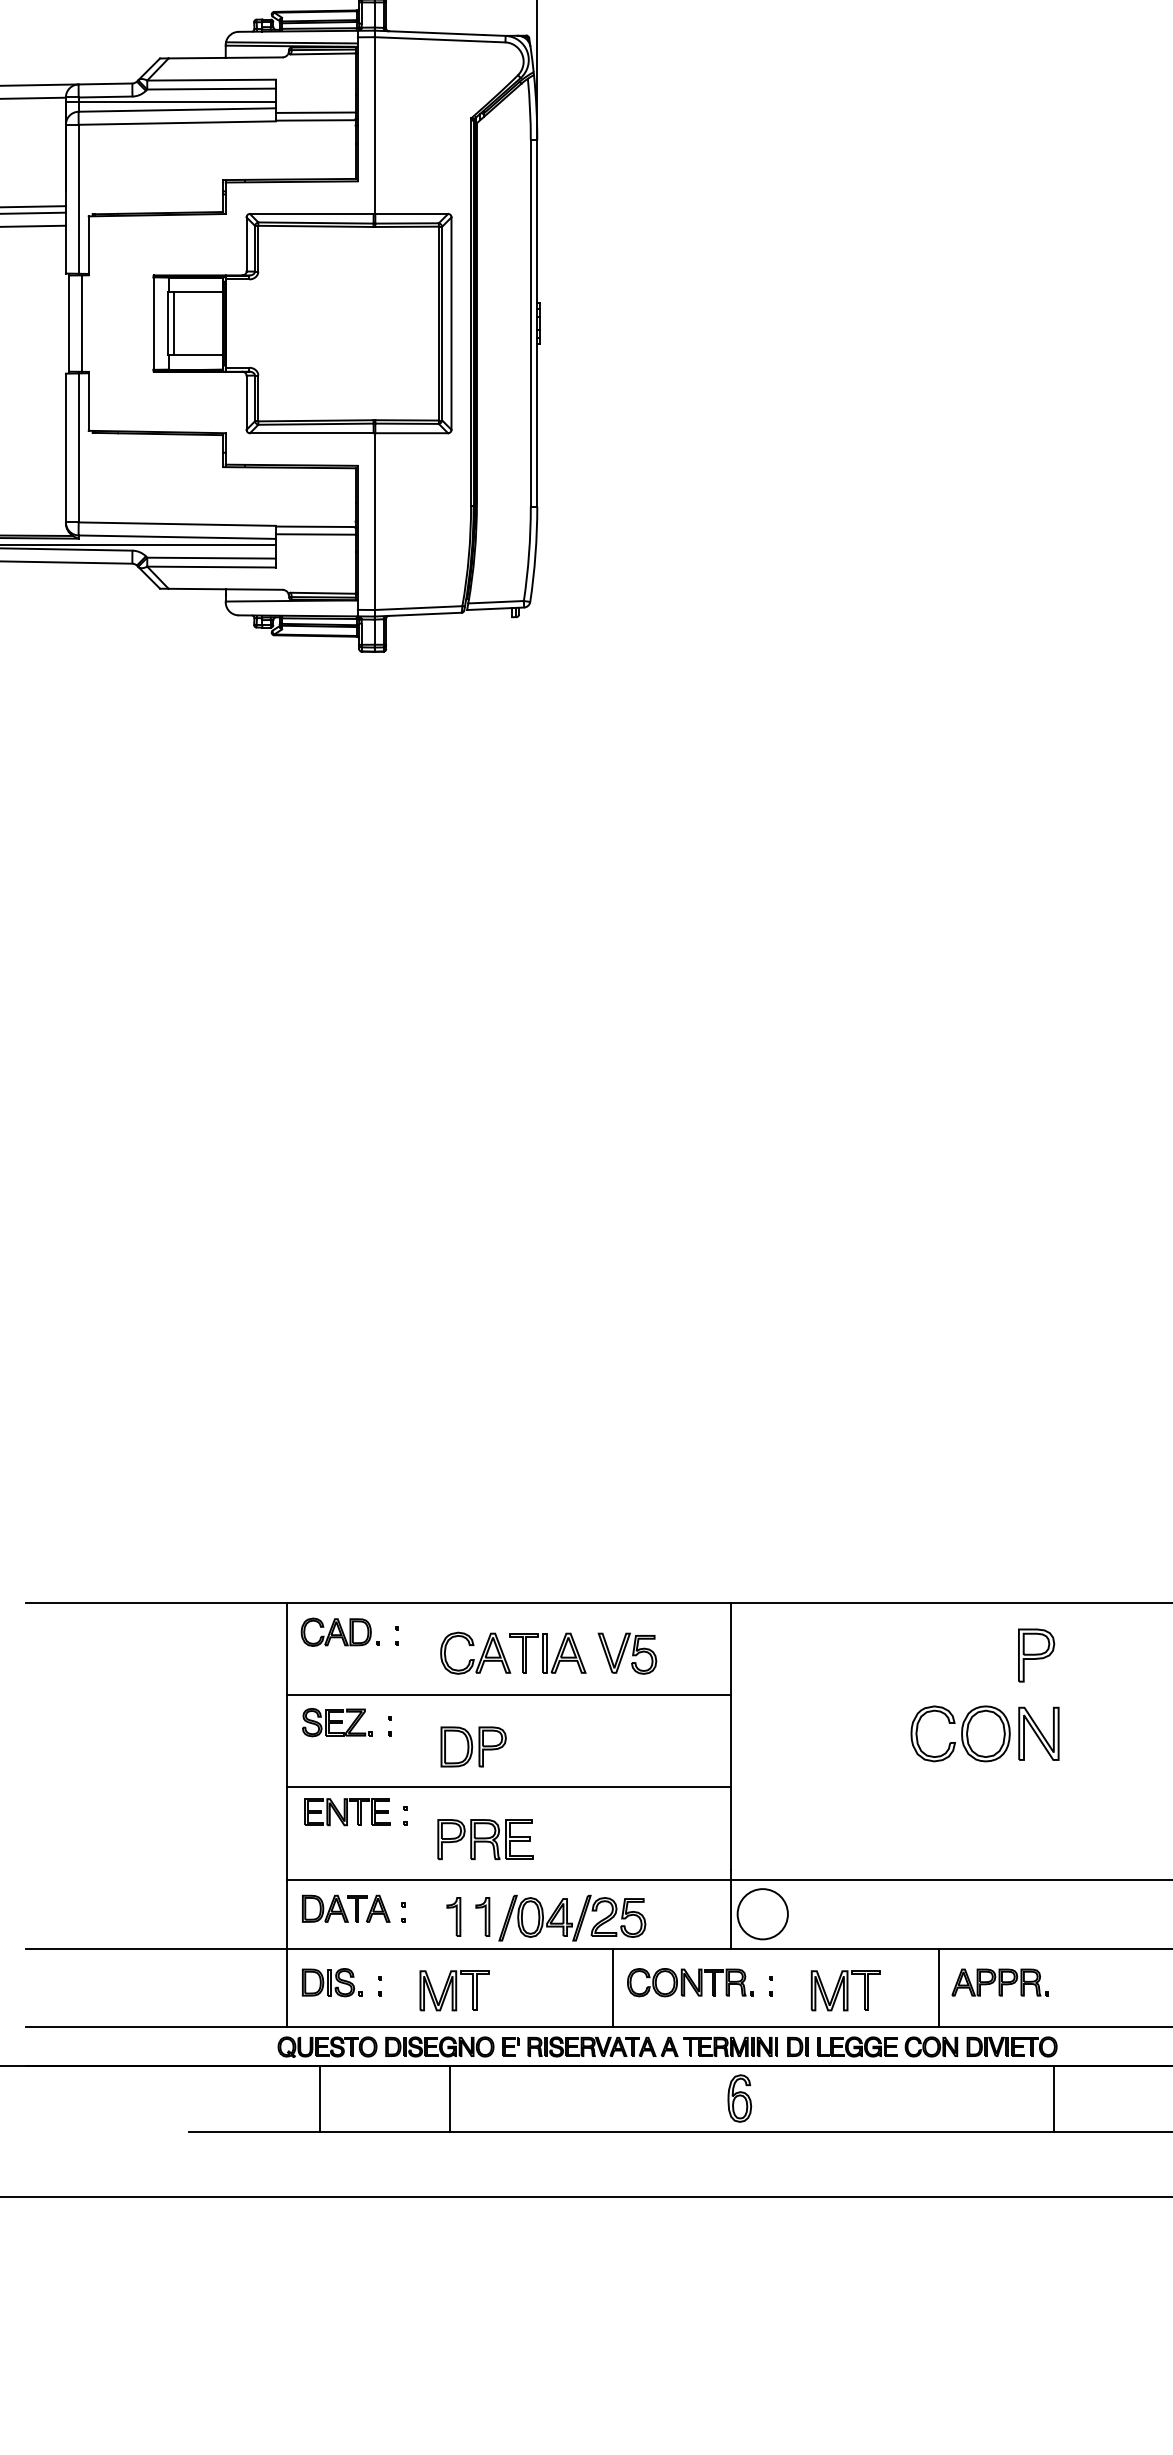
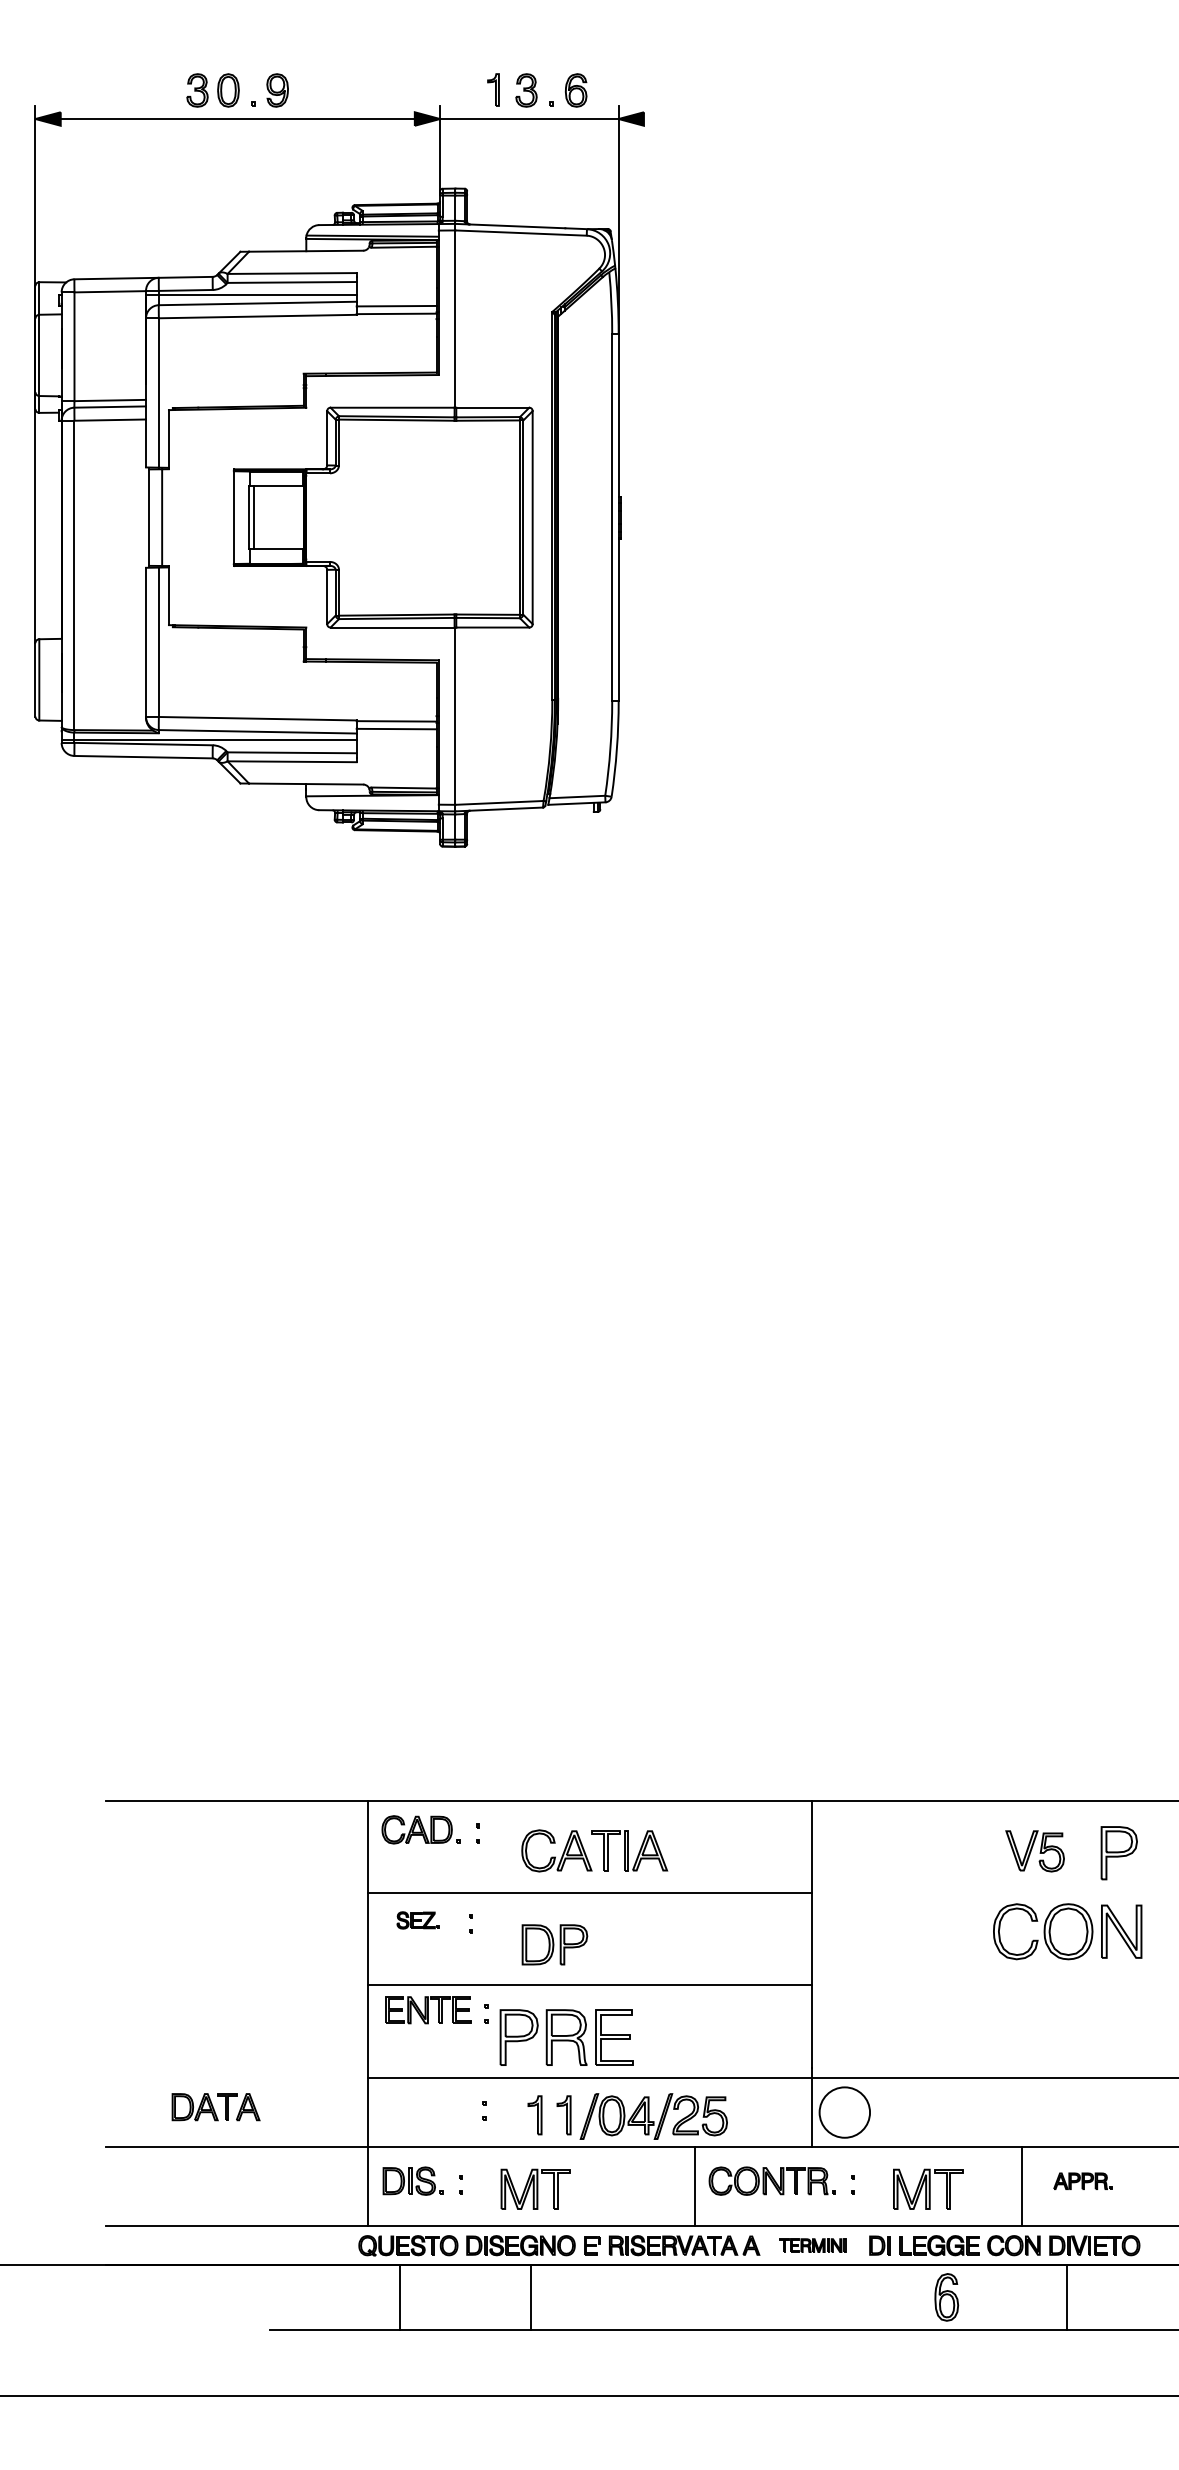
part: (626, 1653) -> (1034, 1851), moved
part: (336, 1722) -> (417, 1920), size x0.6
part: (485, 1839) -> (566, 2037), size x1.4
part: (345, 1909) -> (215, 2107), moved
part: (999, 1982) -> (1082, 2181), size x0.6
part: (730, 2046) -> (812, 2245), size x0.7
part: (739, 2098) -> (946, 2297), moved
line: (1053, 2098) -> (1067, 2297), moved

